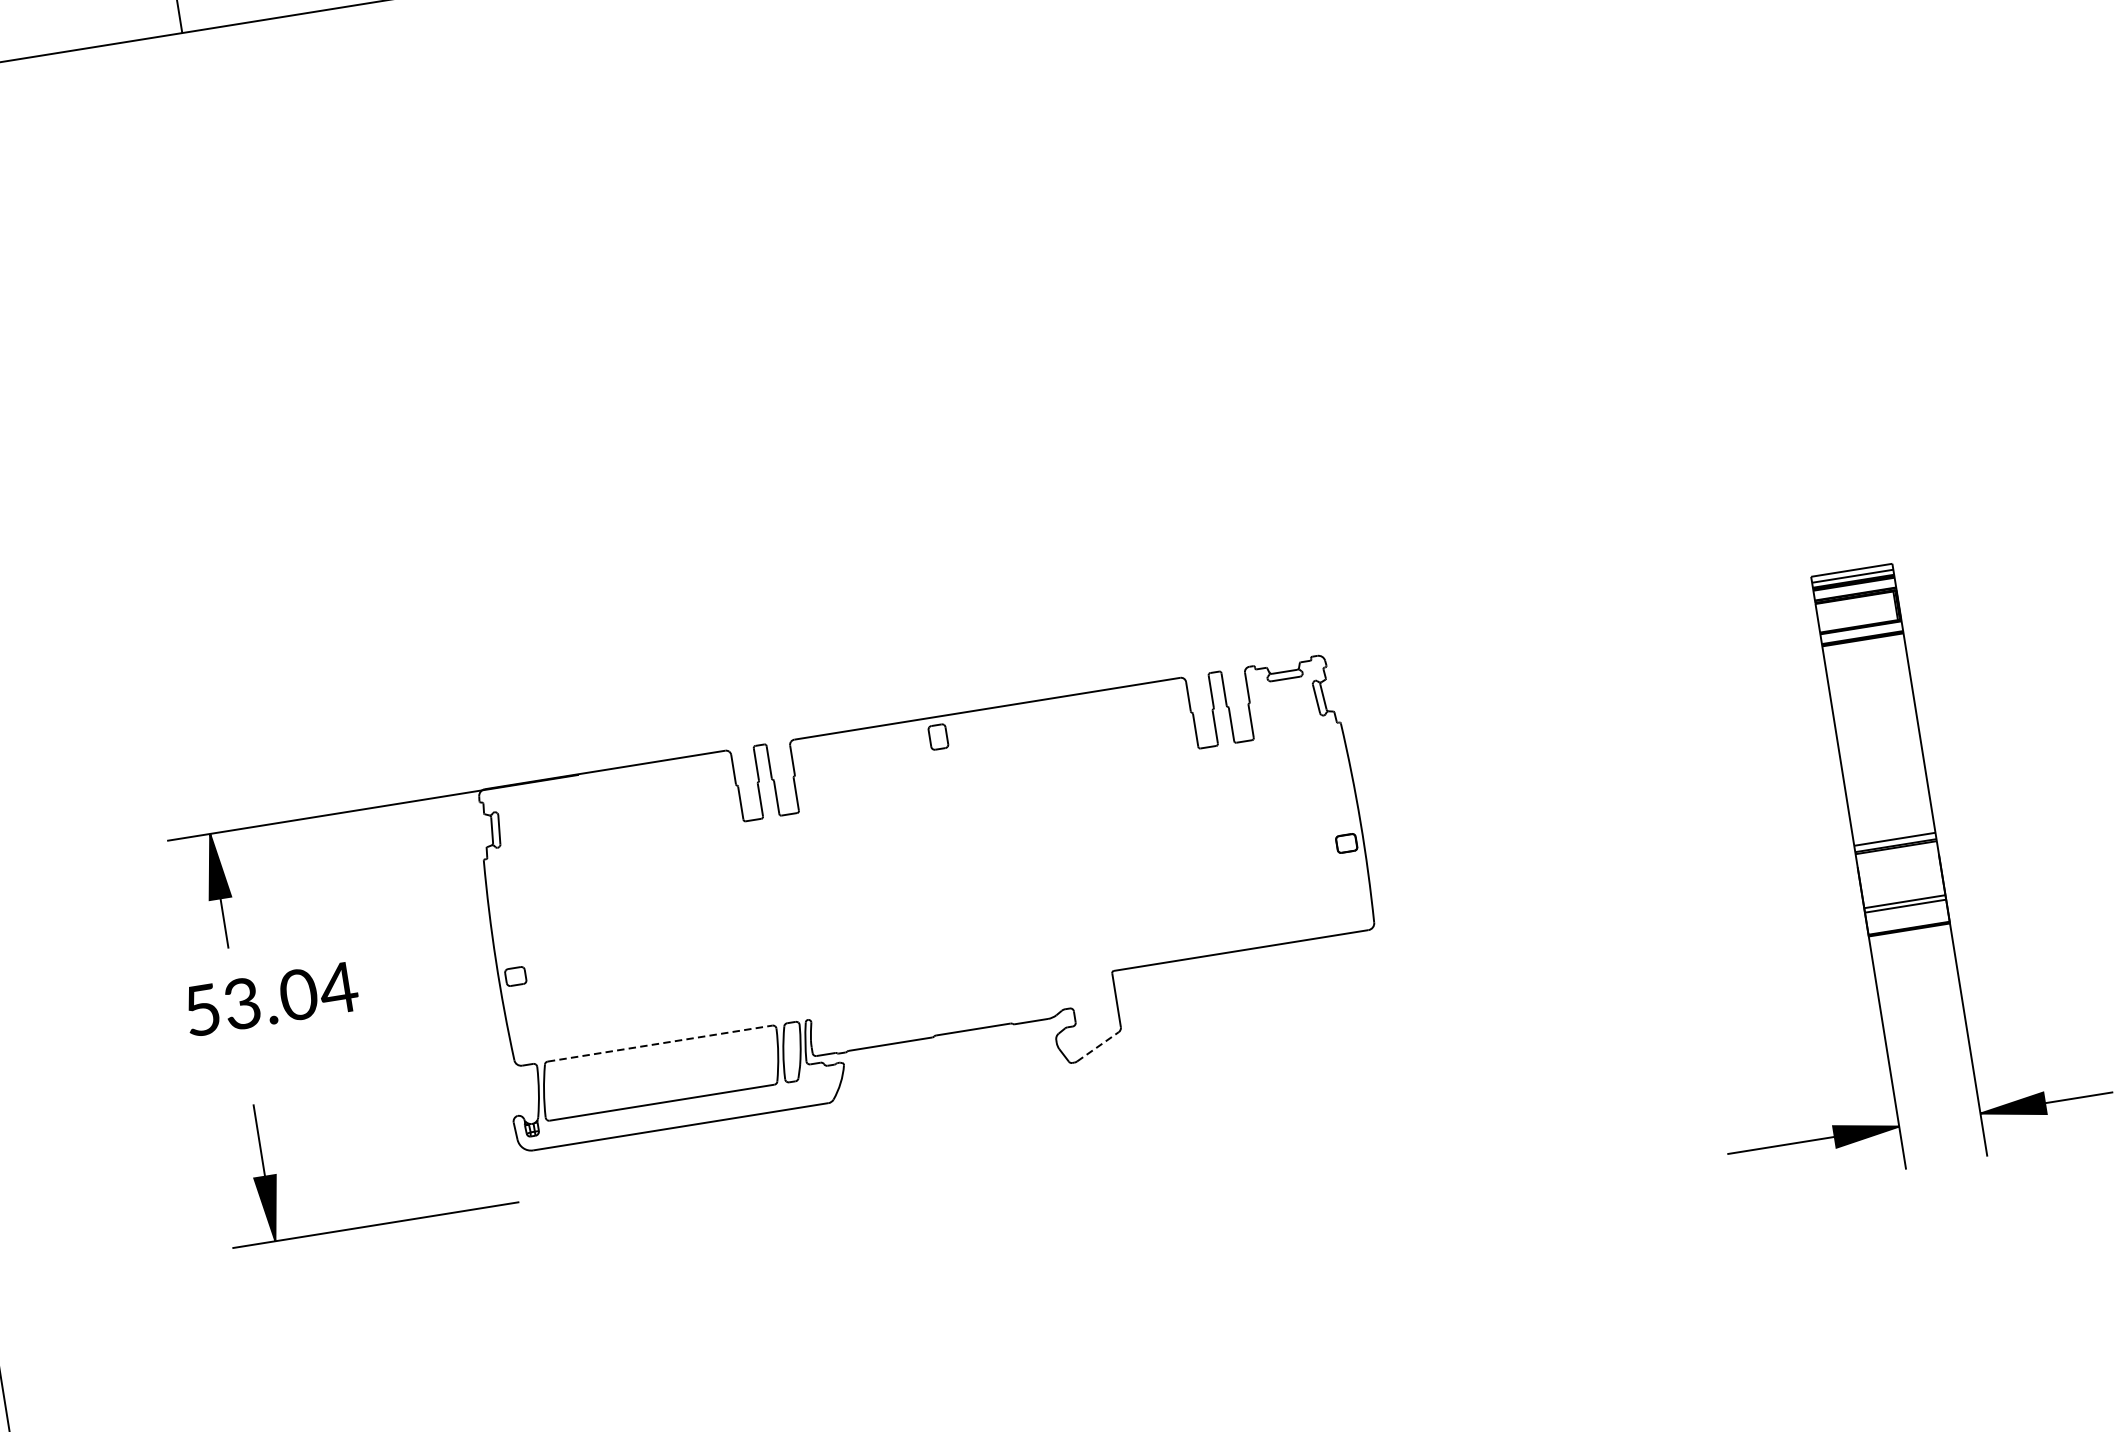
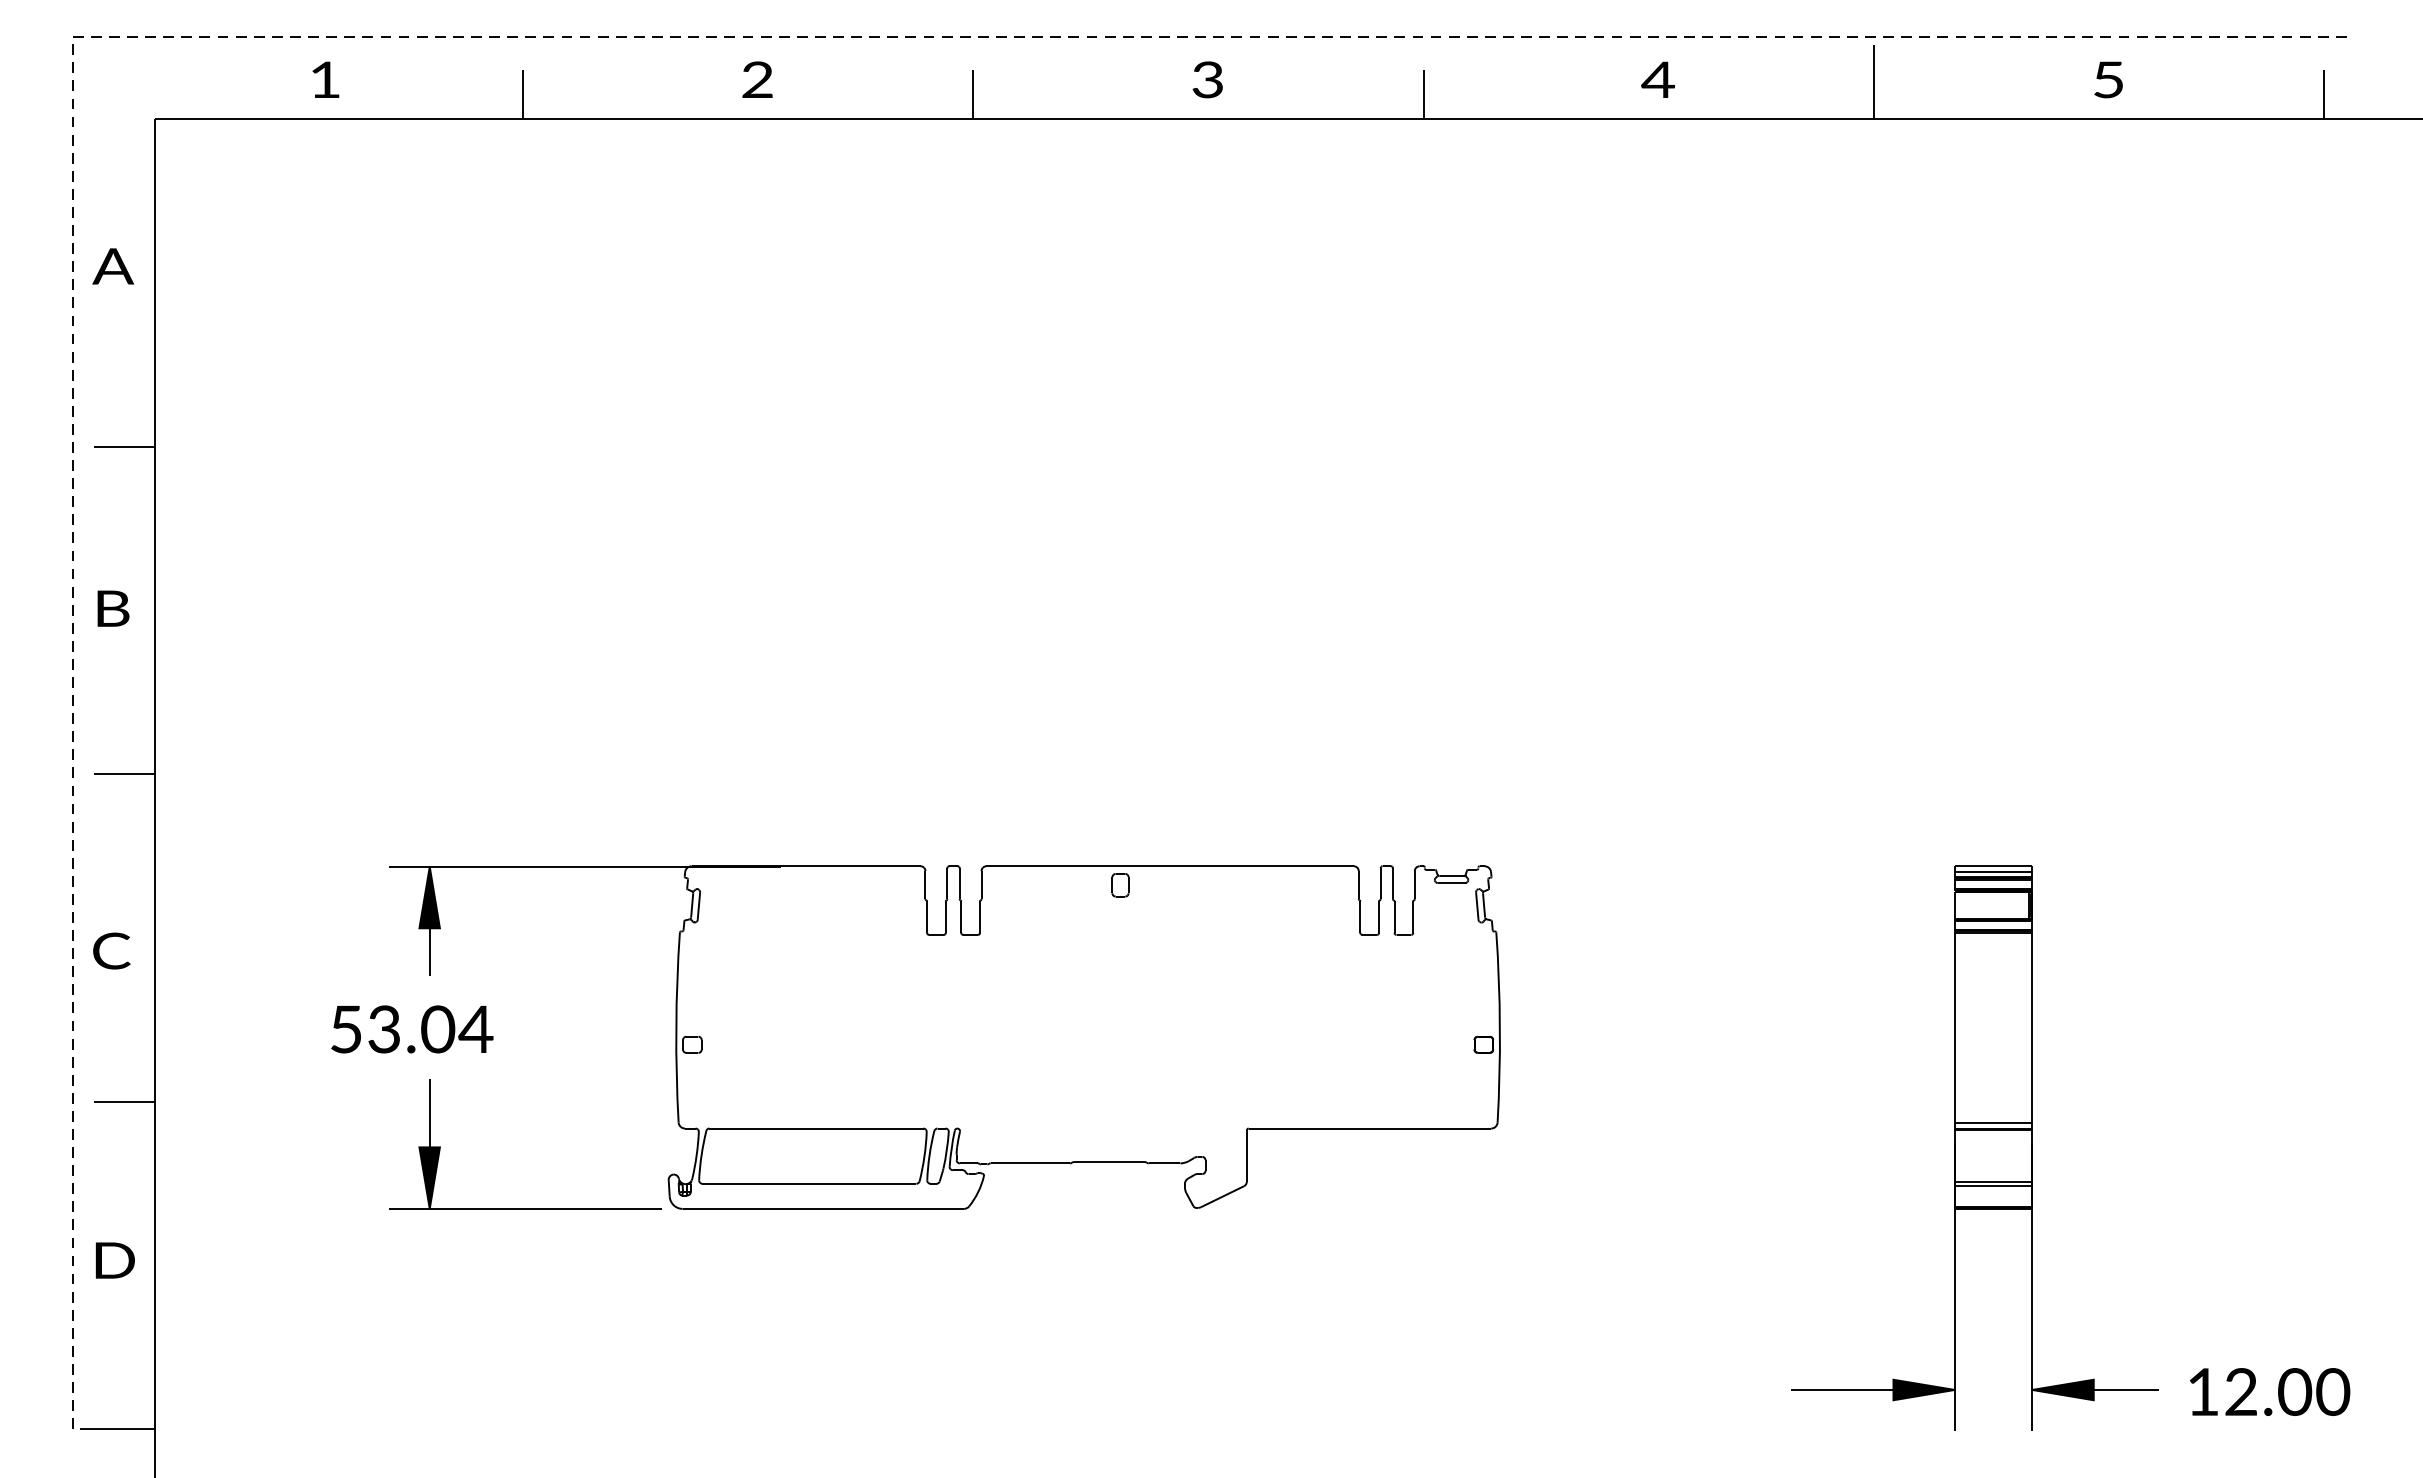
text: (271, 999) -> (412, 1029), moved
line: (660, 1043) -> (816, 1128), dashed -> solid
line: (1097, 1046) -> (1222, 1196), dashed -> solid
part: (375, 1224) -> (525, 1208), moved

